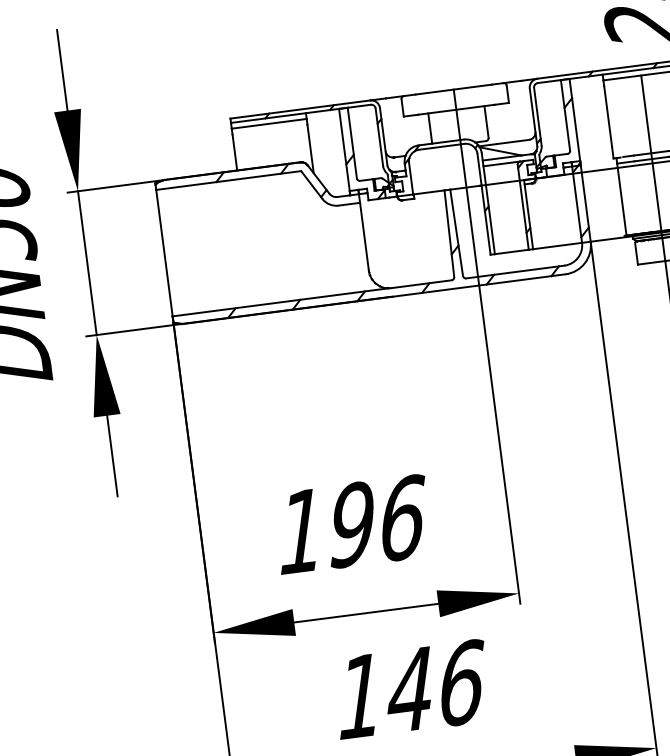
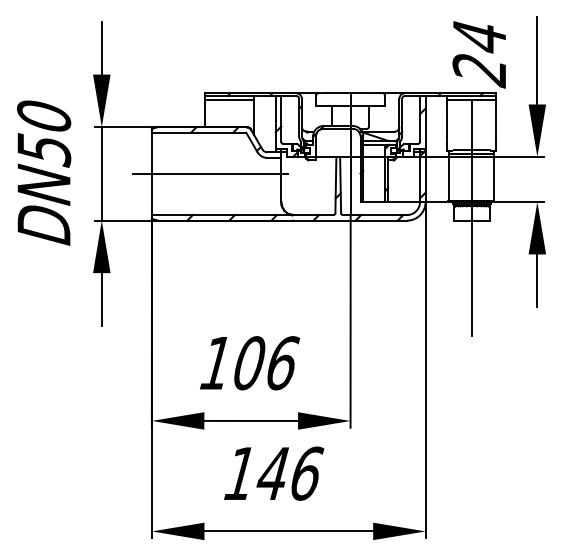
line: (254, 240) -> (210, 173), added
text: (350, 525) -> (248, 363), 196 -> 106

